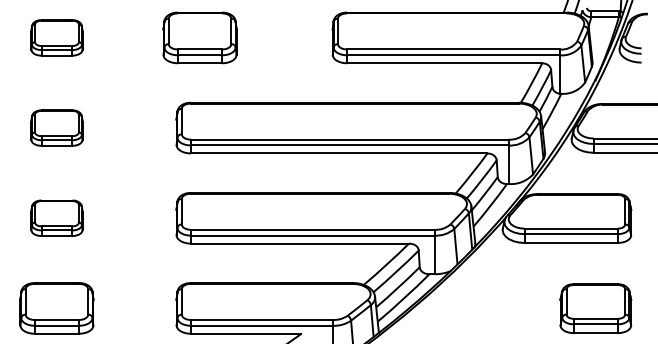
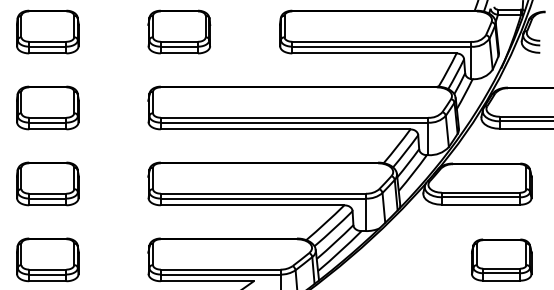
part: (56, 37) -> (47, 31), size x1.43
part: (200, 37) -> (179, 31), moved
part: (56, 127) -> (47, 107), size x1.43
part: (56, 217) -> (47, 183), size x1.43

